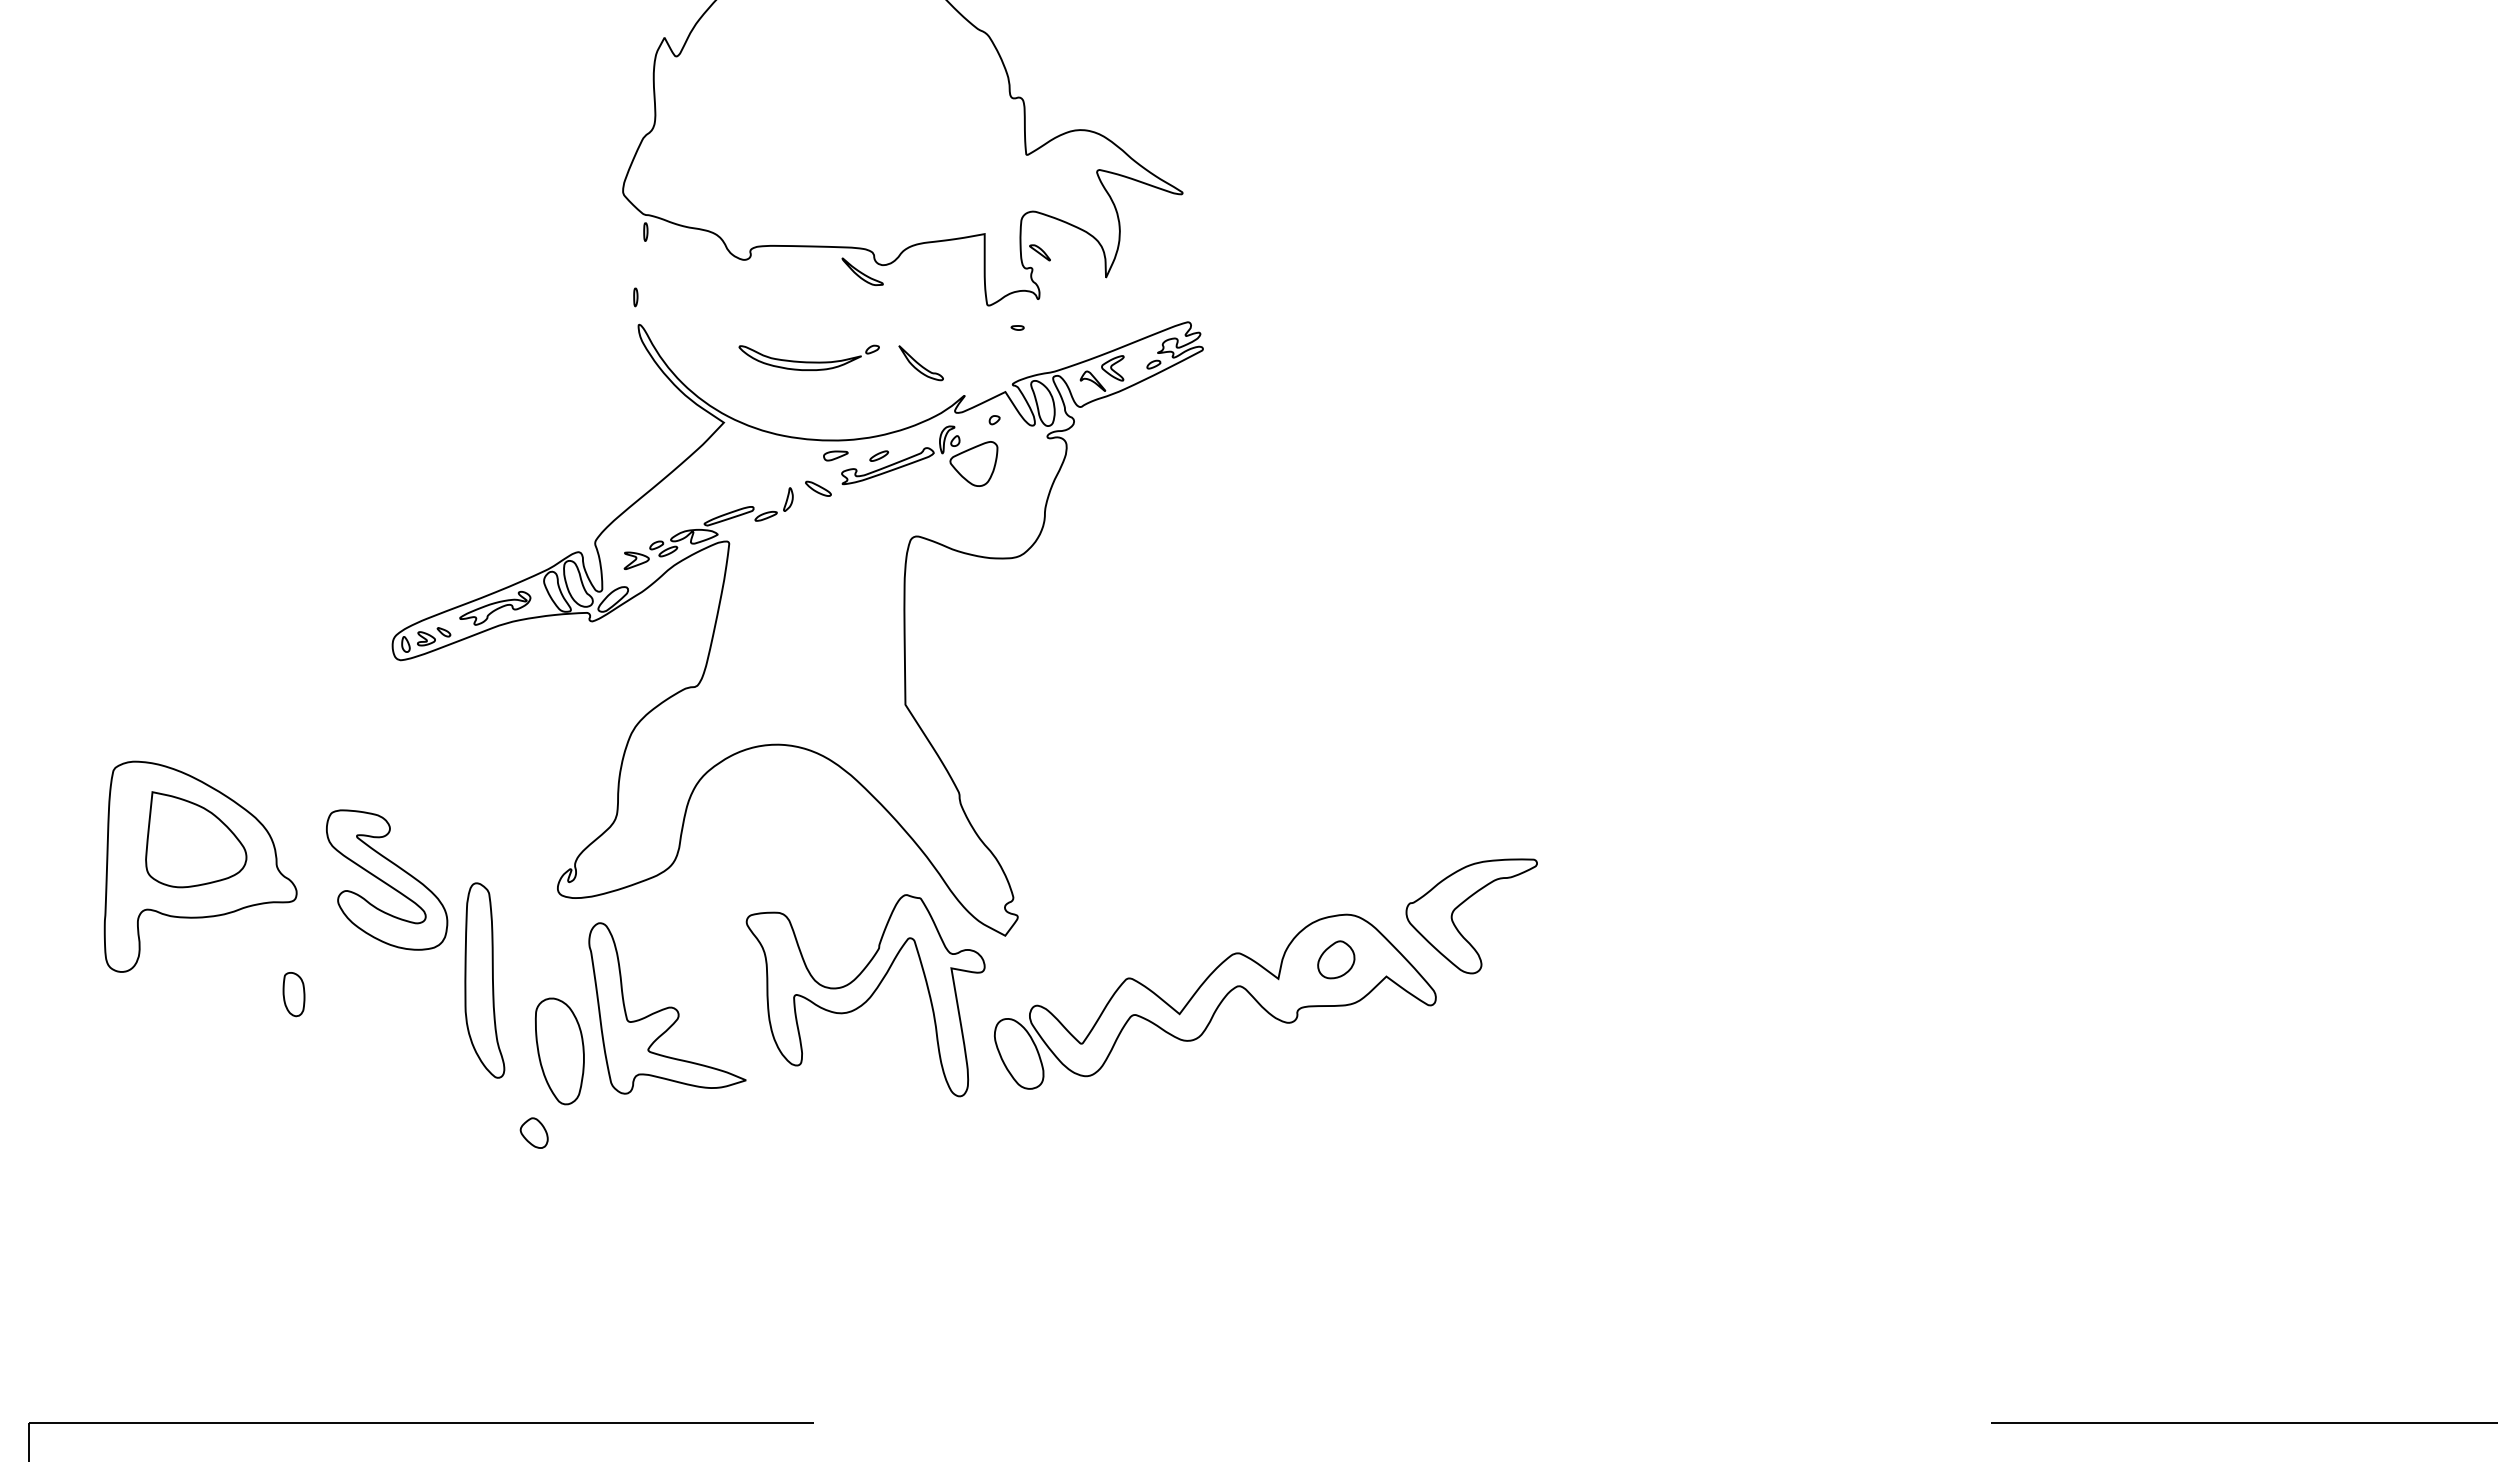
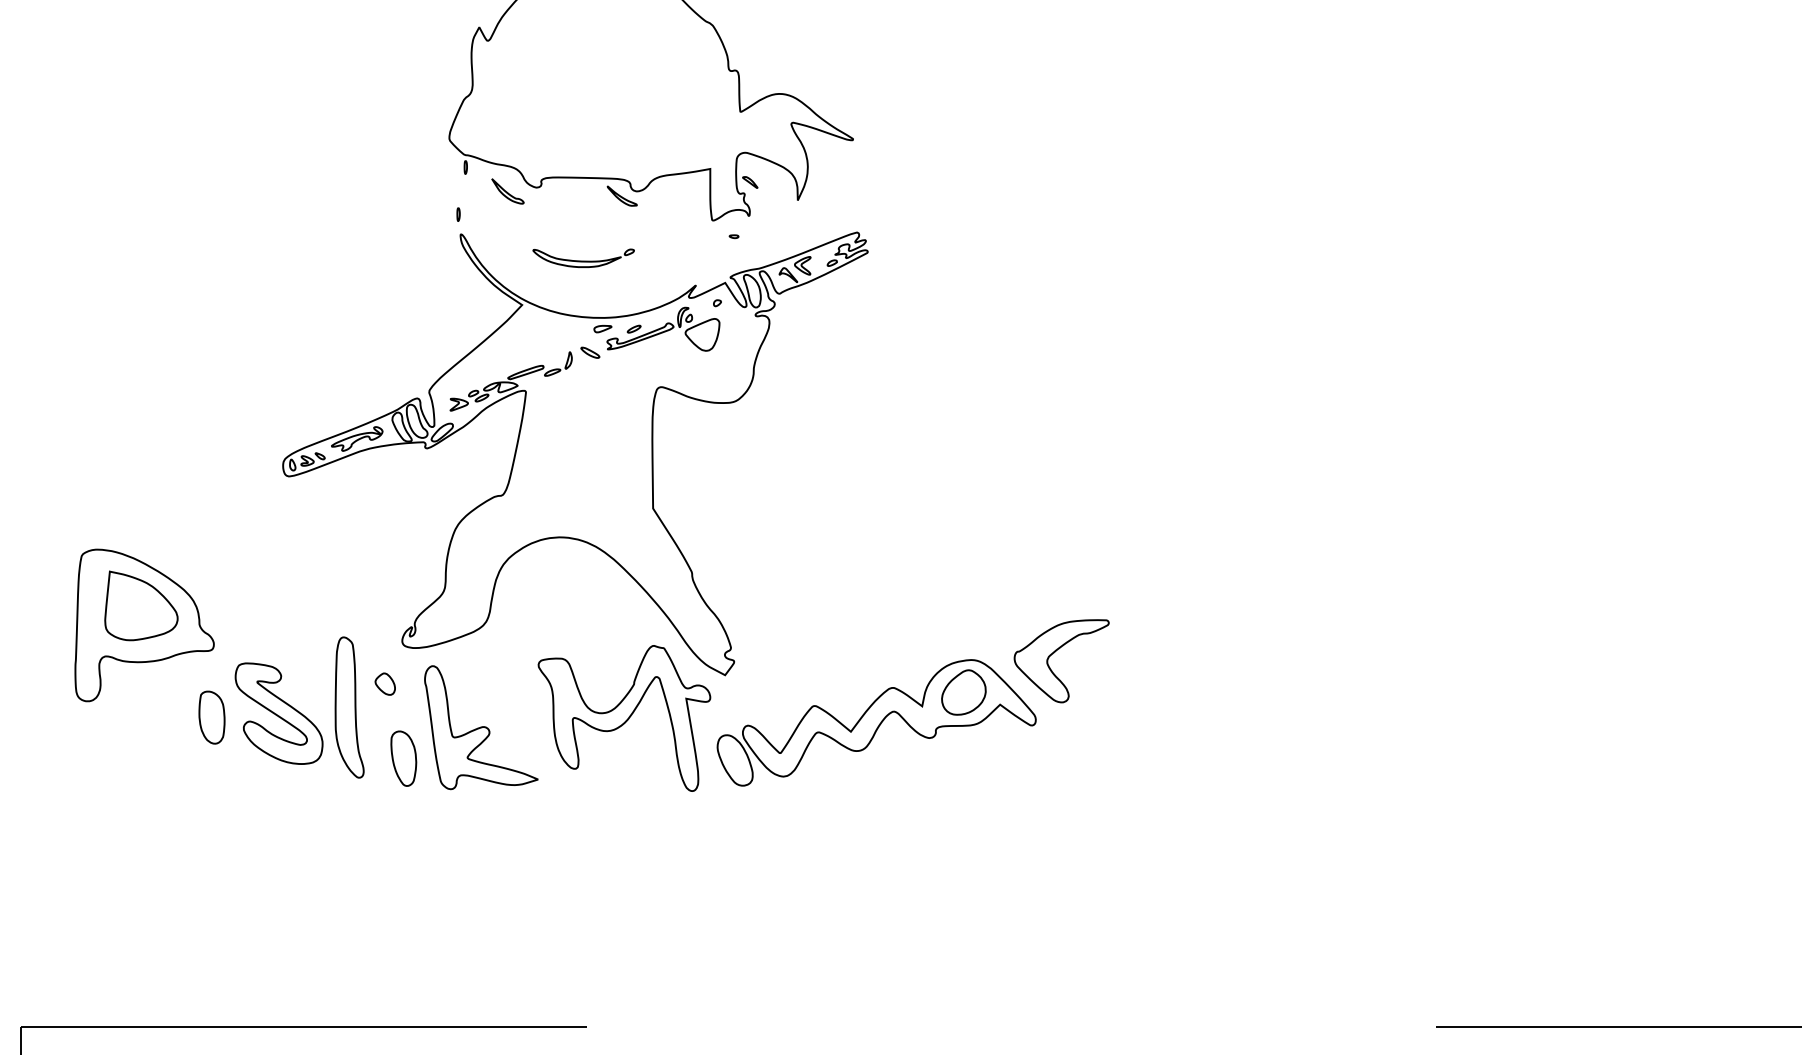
part: (920, 363) -> (507, 191), moved
part: (387, 879) -> (279, 713), moved
part: (1336, 959) -> (964, 692), size x1.67
part: (293, 994) -> (211, 717), size x1.67
part: (559, 1051) -> (403, 758), size x0.71
part: (533, 1132) -> (384, 683), moved

